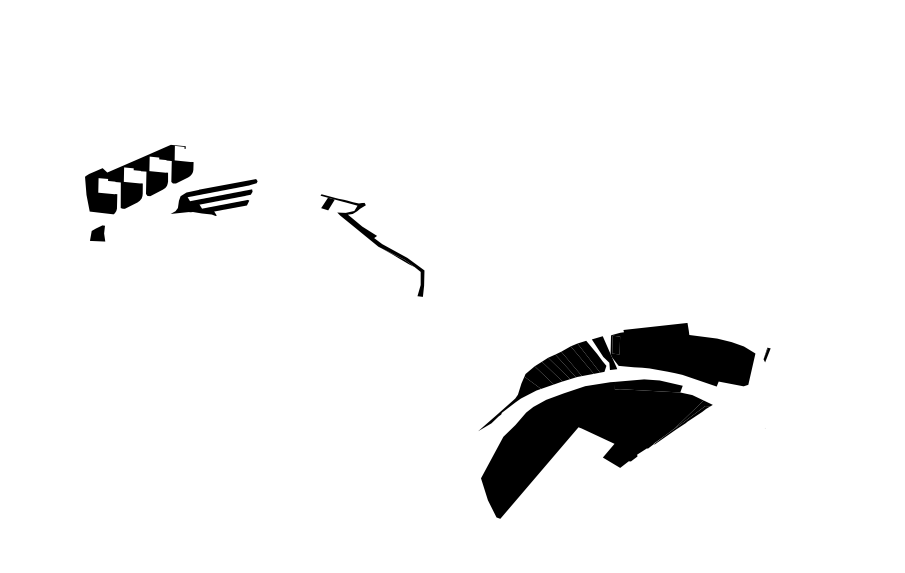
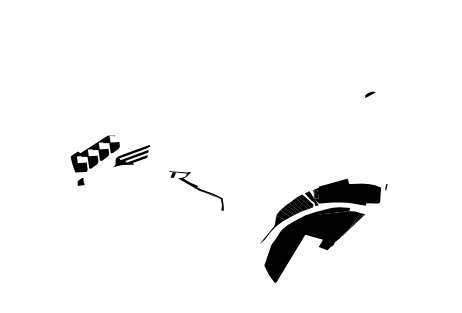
part: (765, 152) -> (370, 94), added
part: (166, 198) -> (109, 160), moved
part: (371, 244) -> (196, 190), moved

